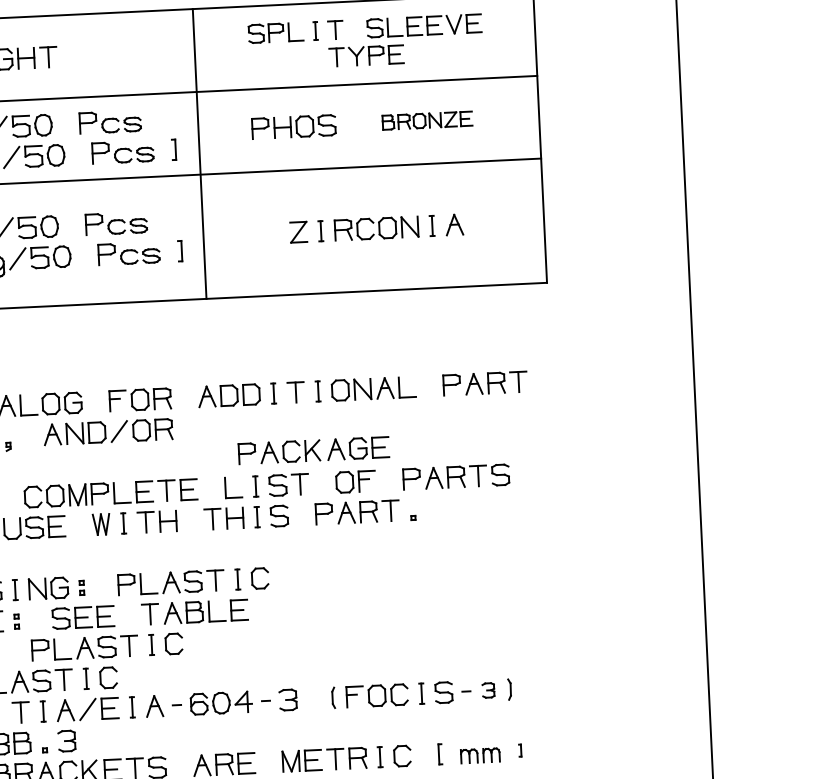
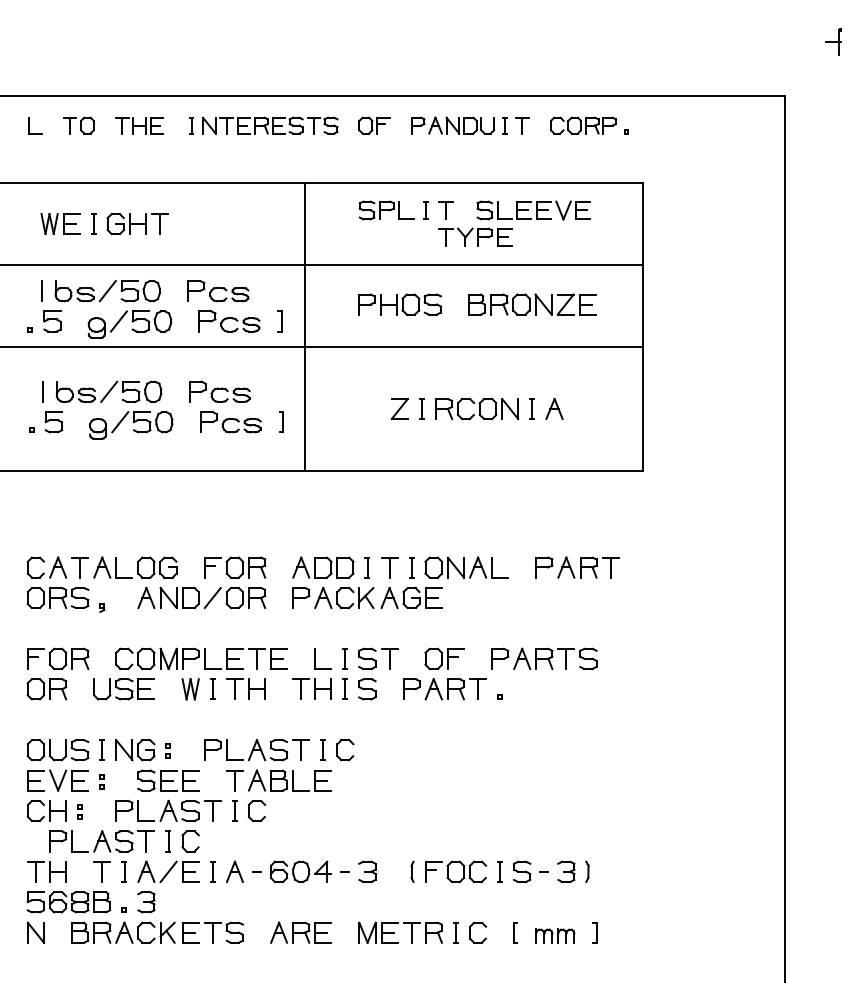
part: (427, 120) -> (532, 304), size x1.43
part: (313, 451) -> (367, 598), moved
part: (488, 690) -> (566, 871), size x1.43
part: (519, 750) -> (594, 932), size x1.67

